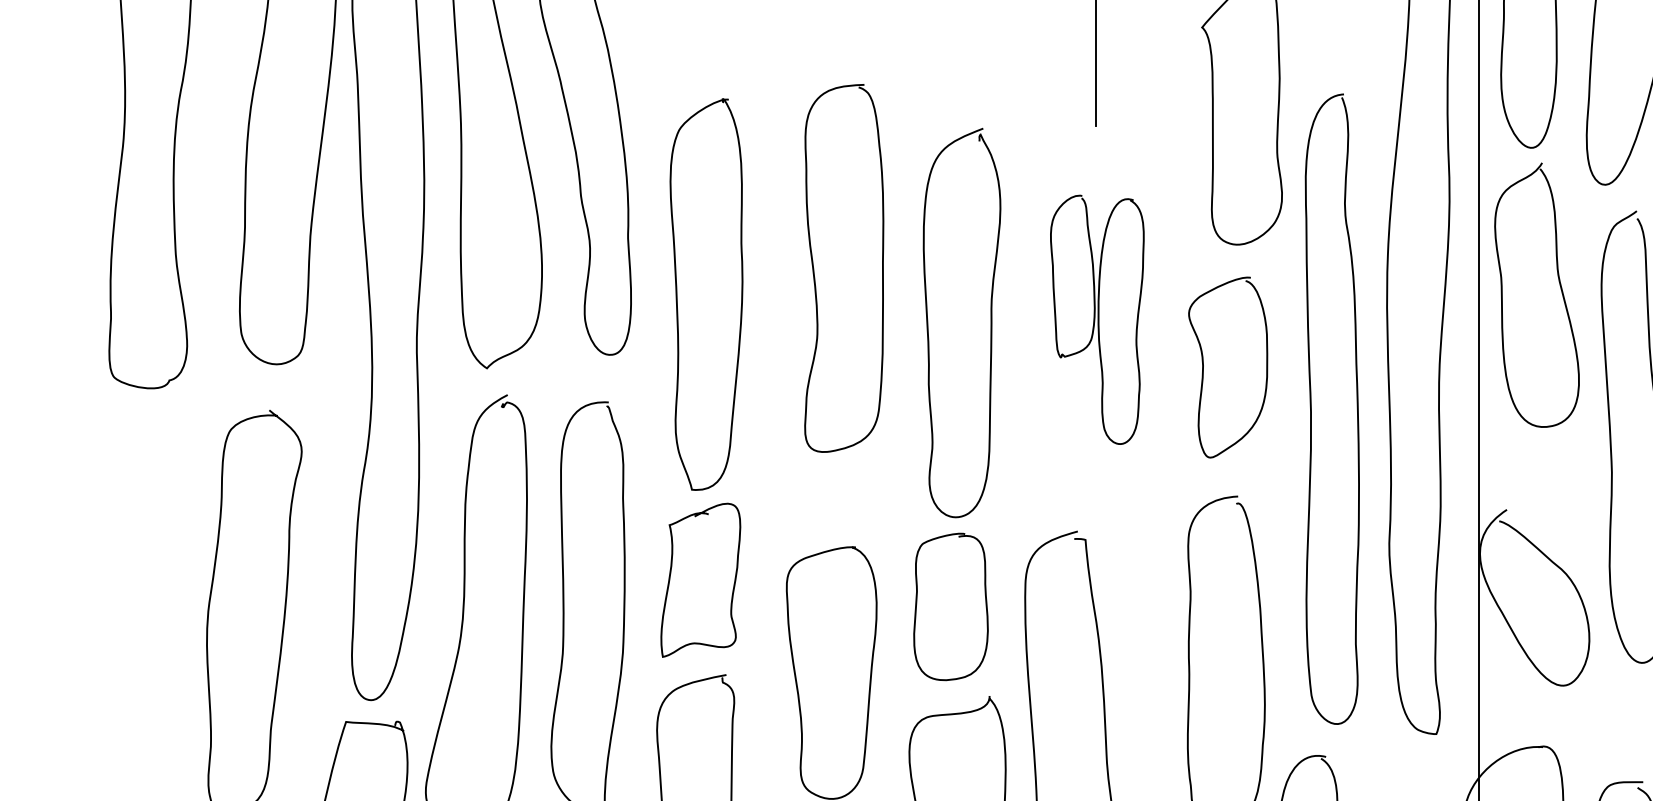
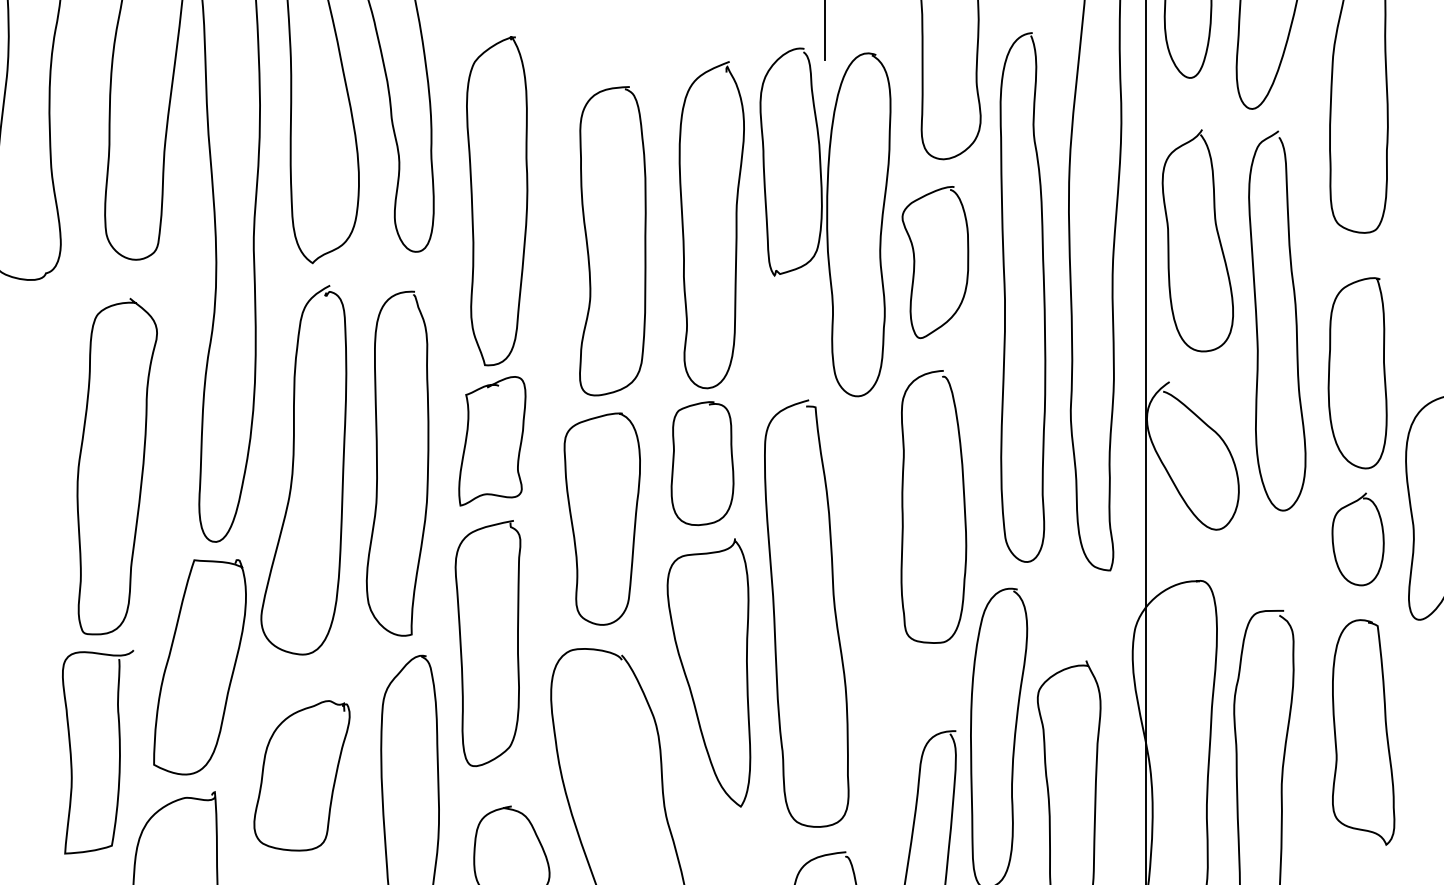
curve: (815, 273) -> (588, 245), moved
curve: (1560, 290) -> (1217, 236), moved
part: (1097, 319) -> (825, 222), size x1.67

